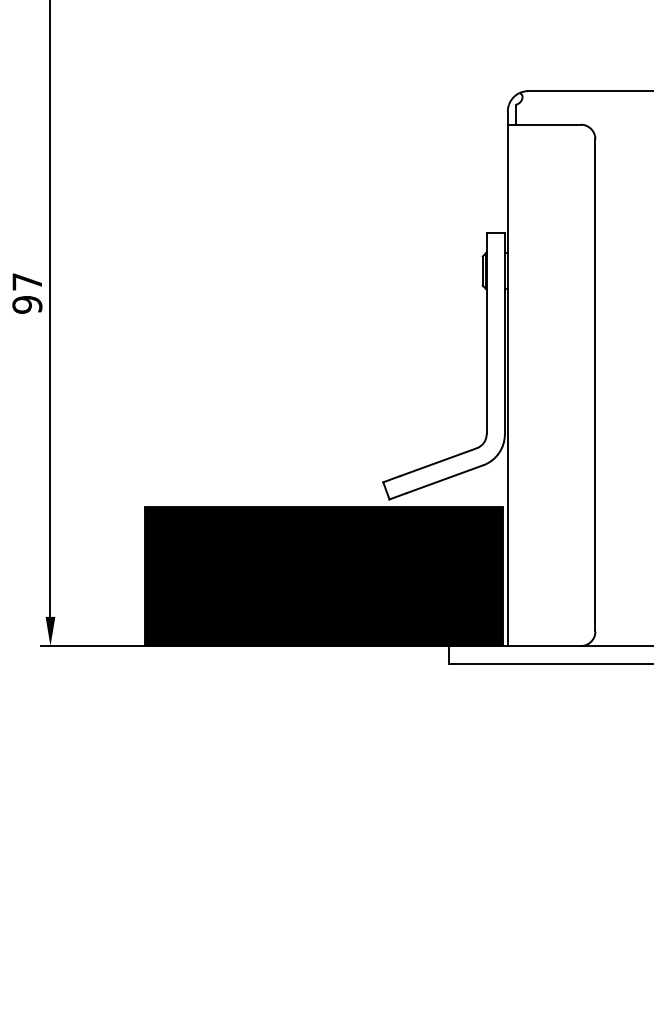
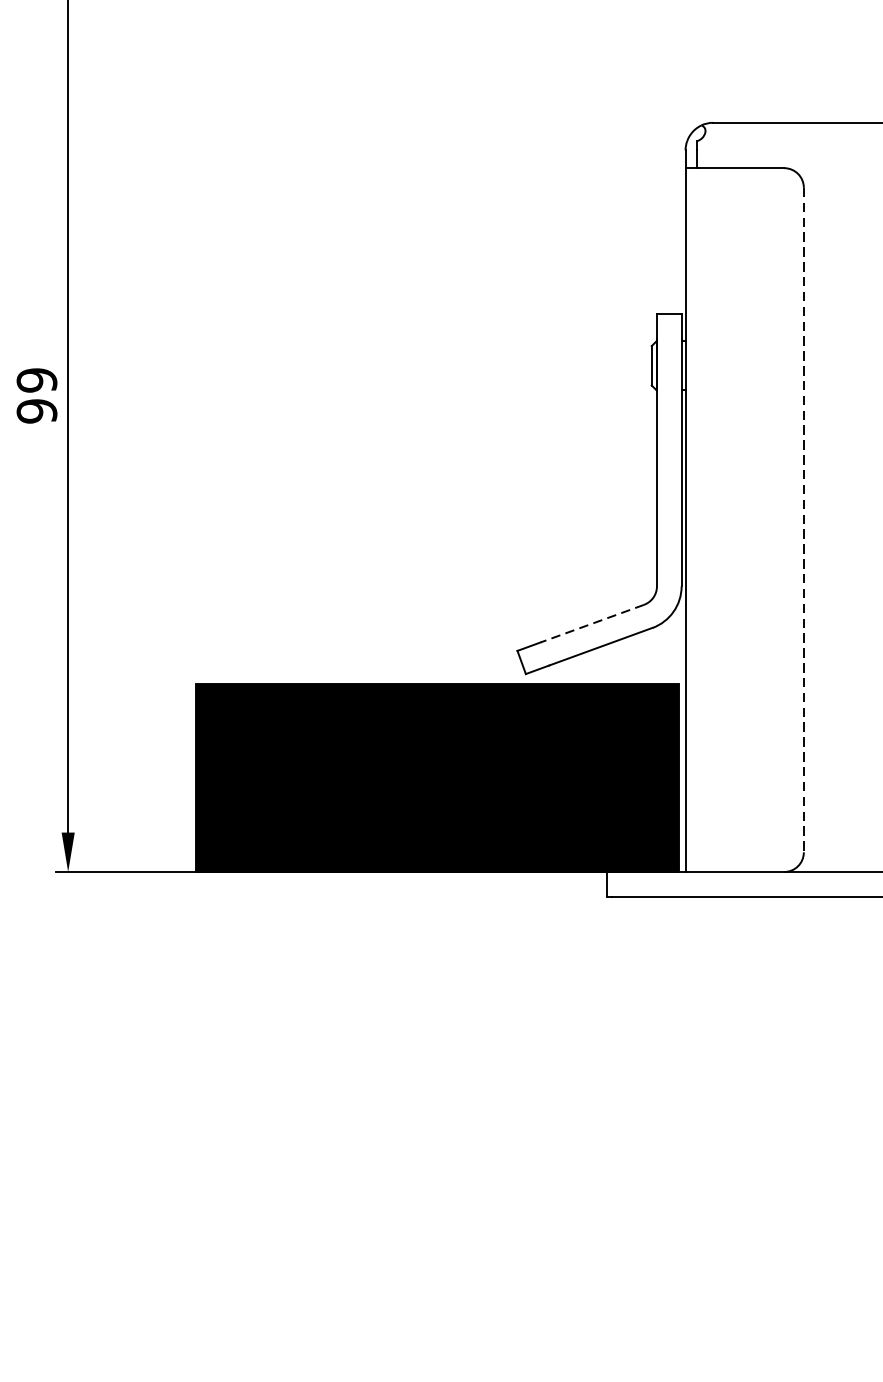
text: (27, 281) -> (37, 379), 97 -> 99
line: (595, 385) -> (803, 520), solid -> dashed
line: (438, 462) -> (592, 624), solid -> dashed

